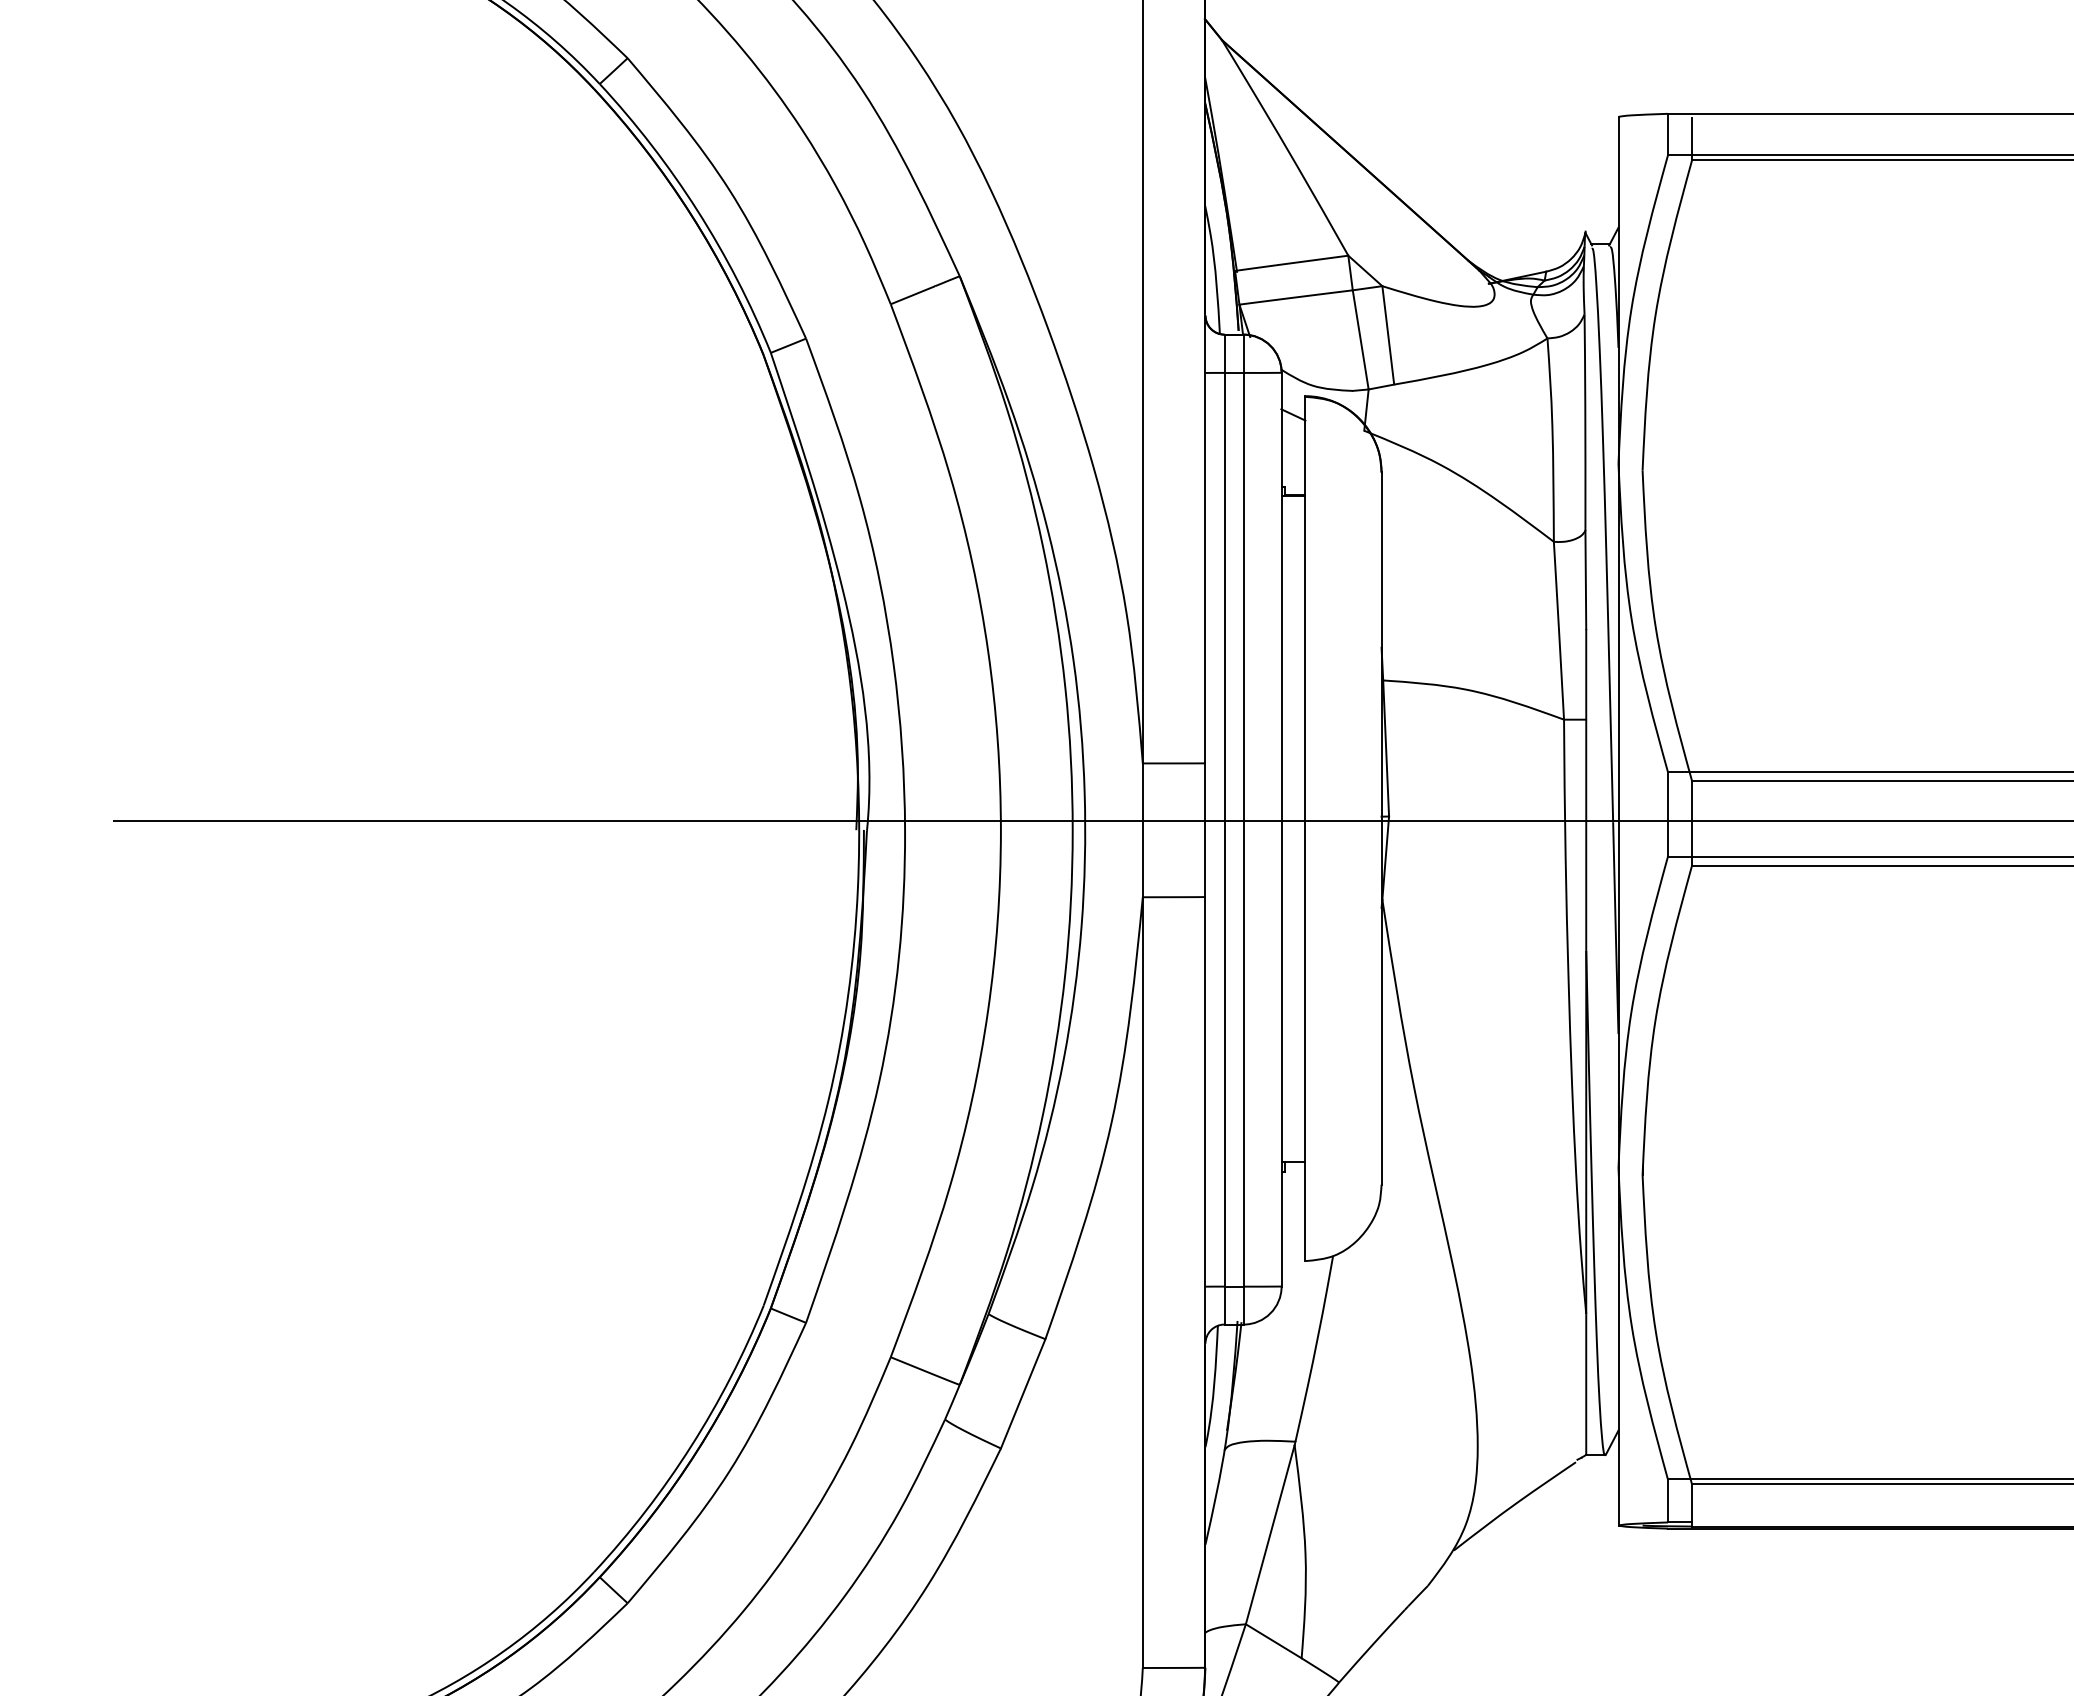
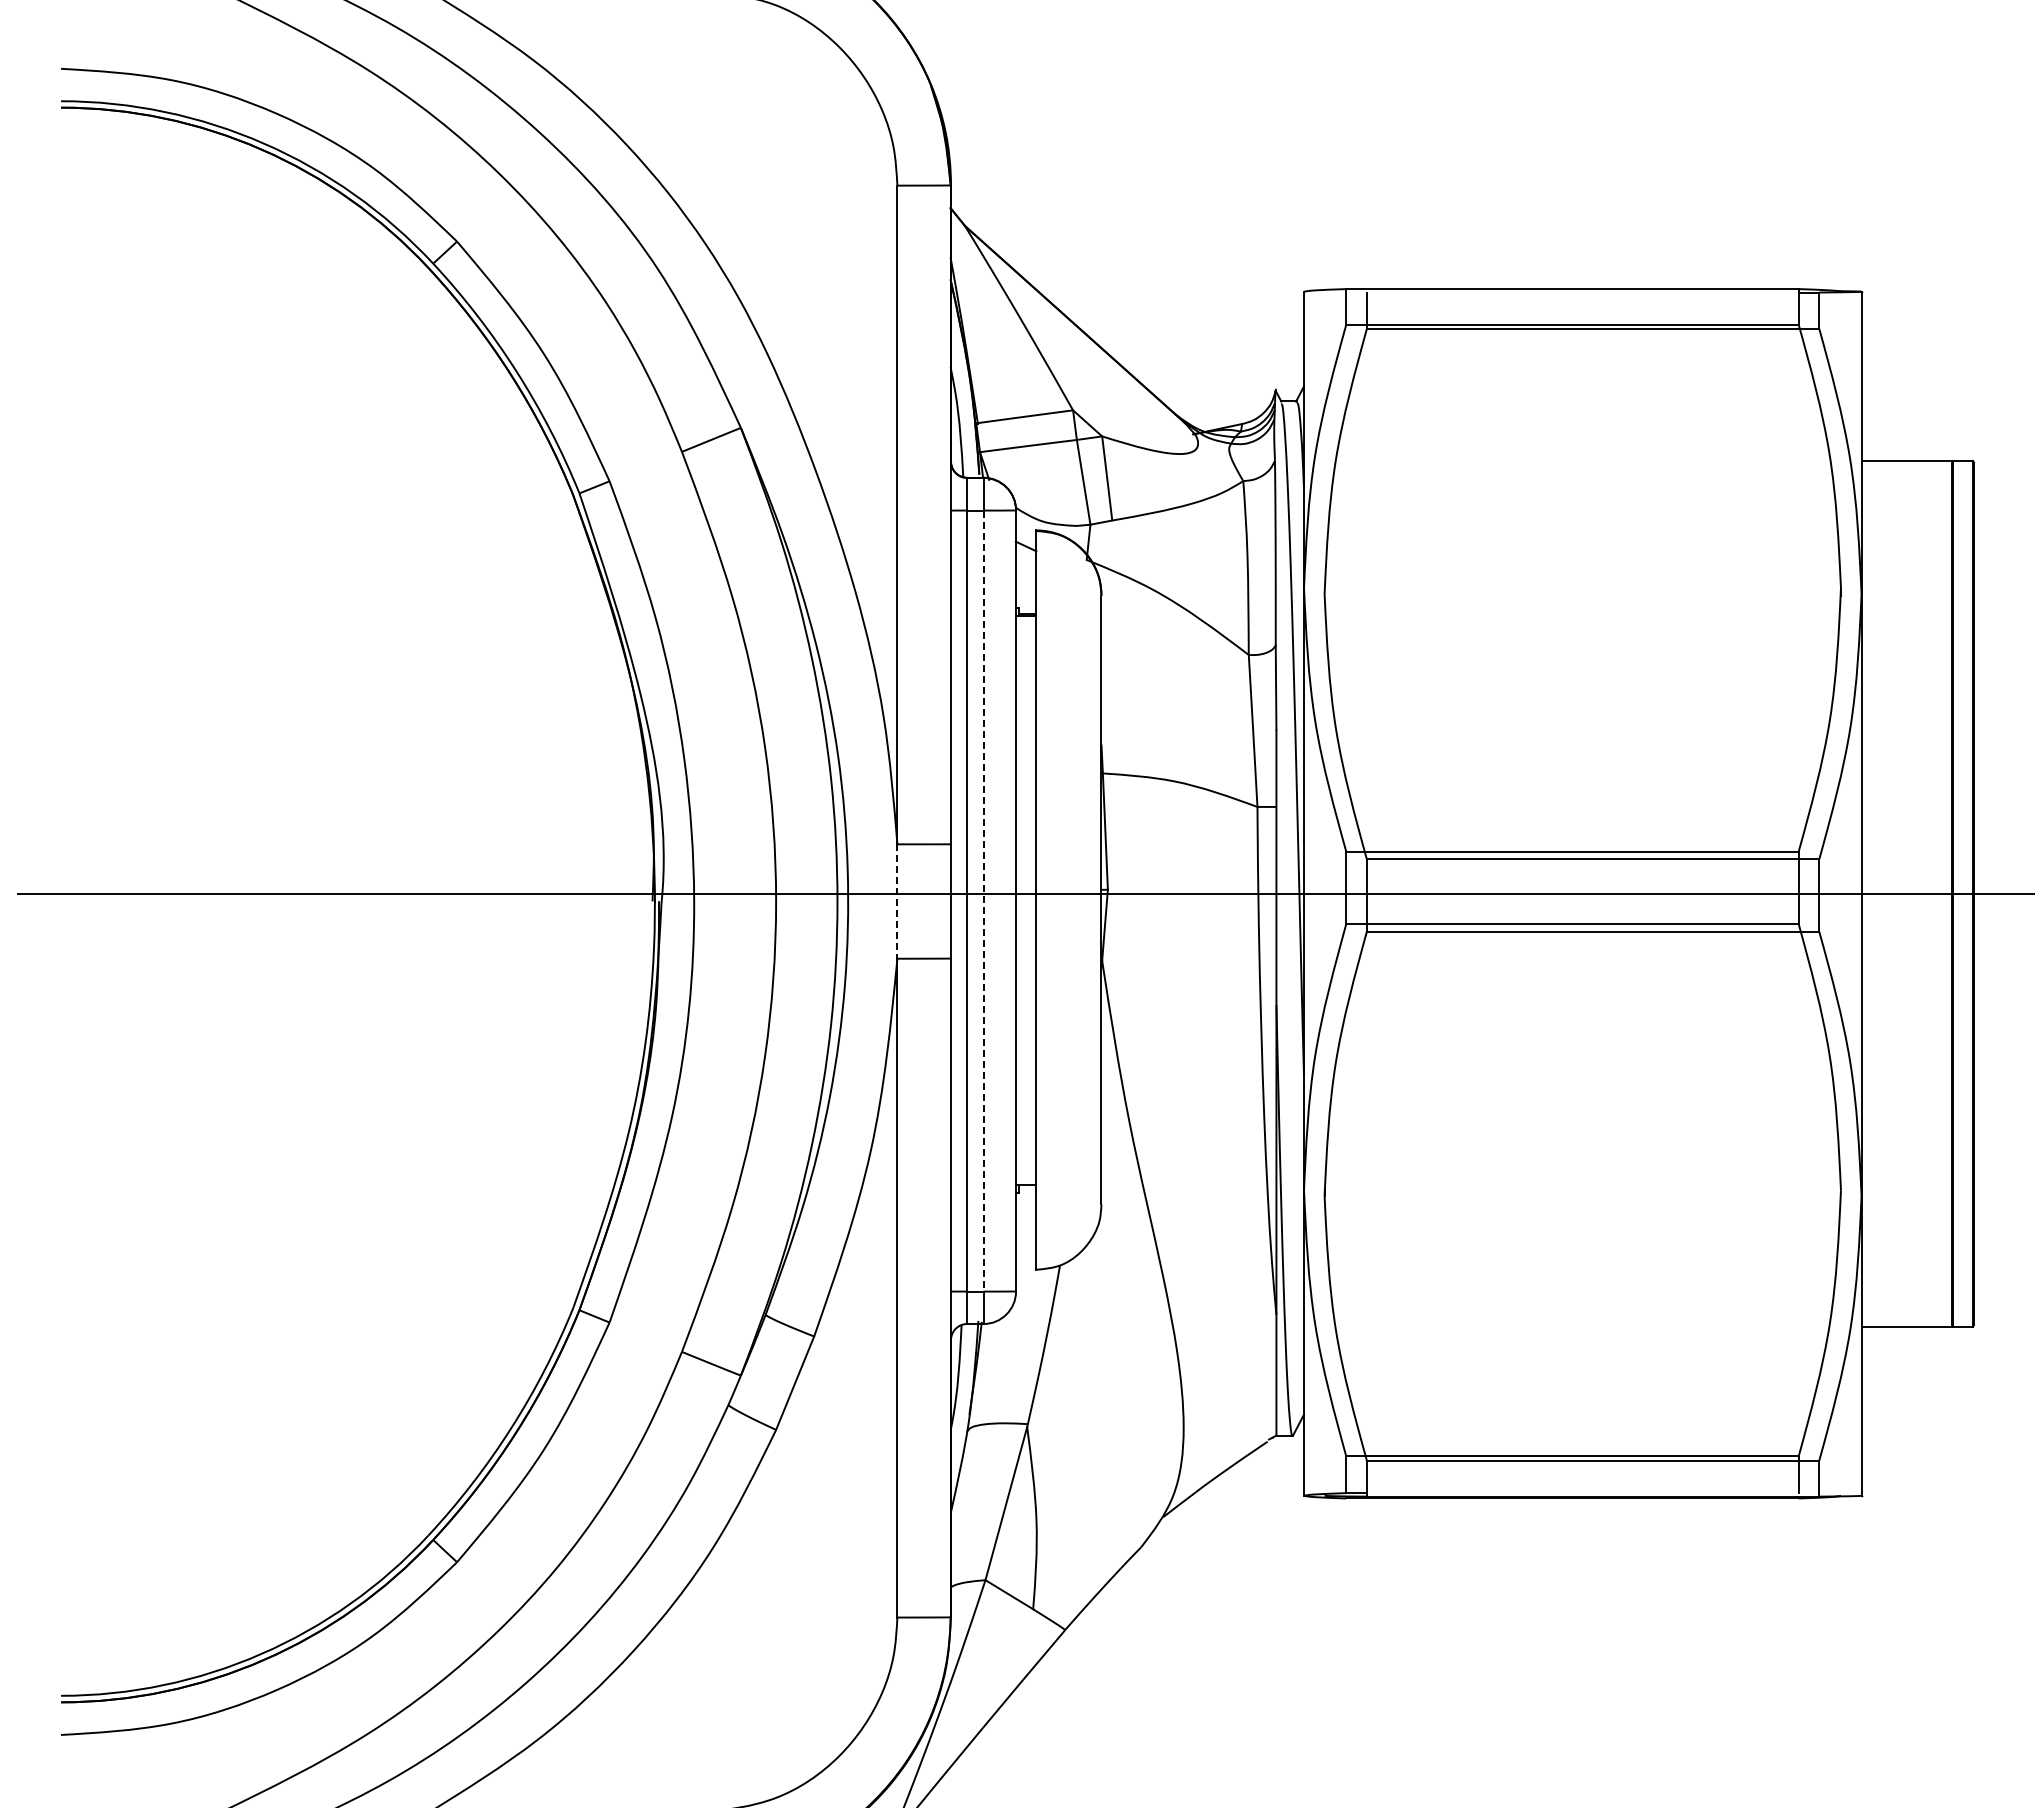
line: (1243, 830) -> (983, 901), solid -> dashed
line: (1142, 831) -> (897, 902), solid -> dashed

